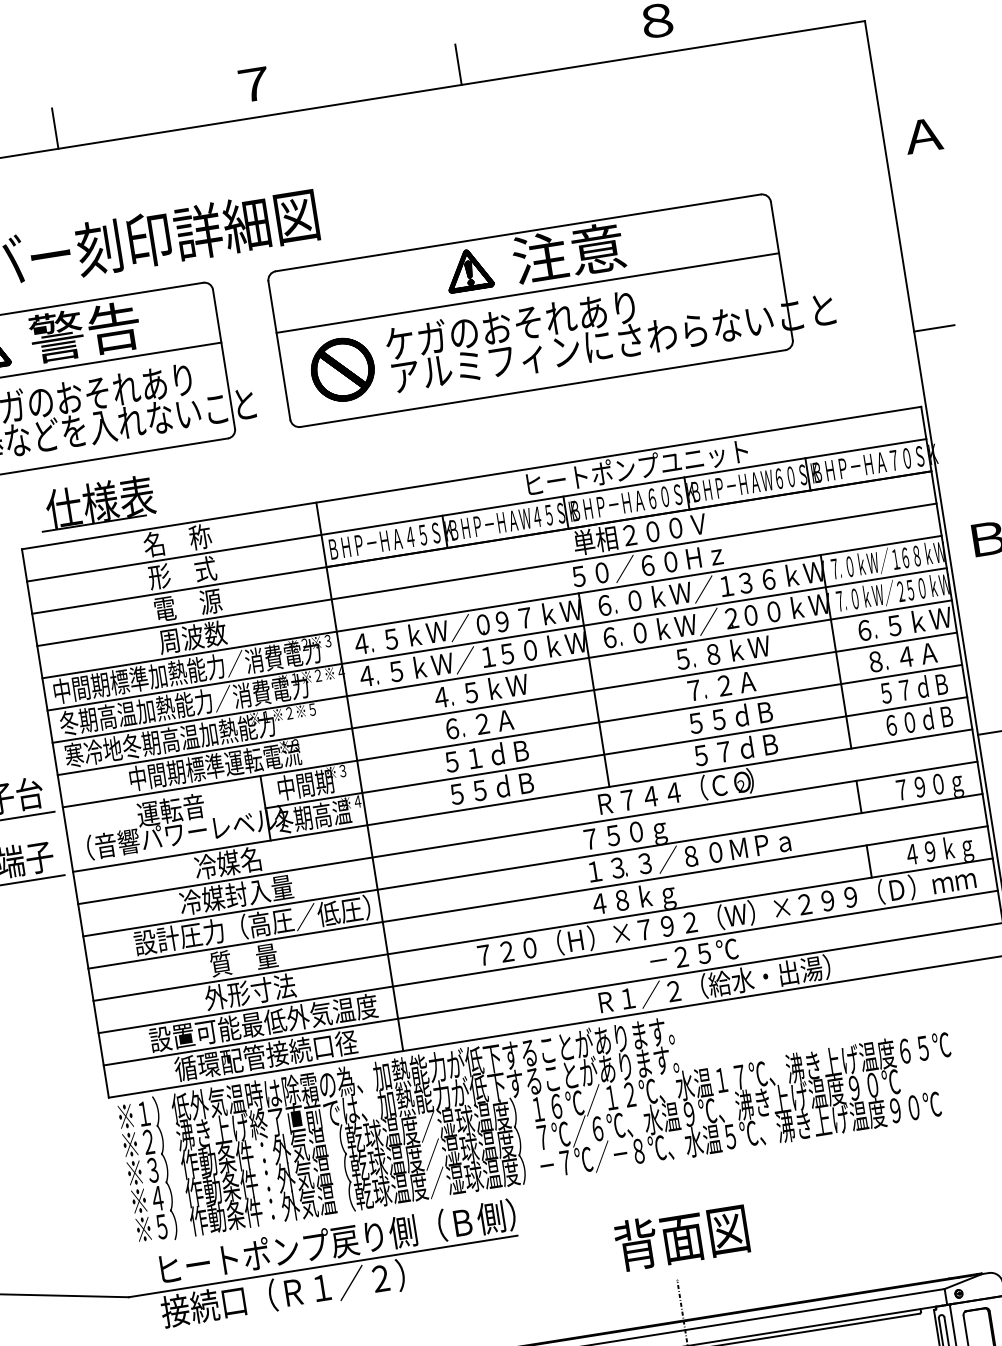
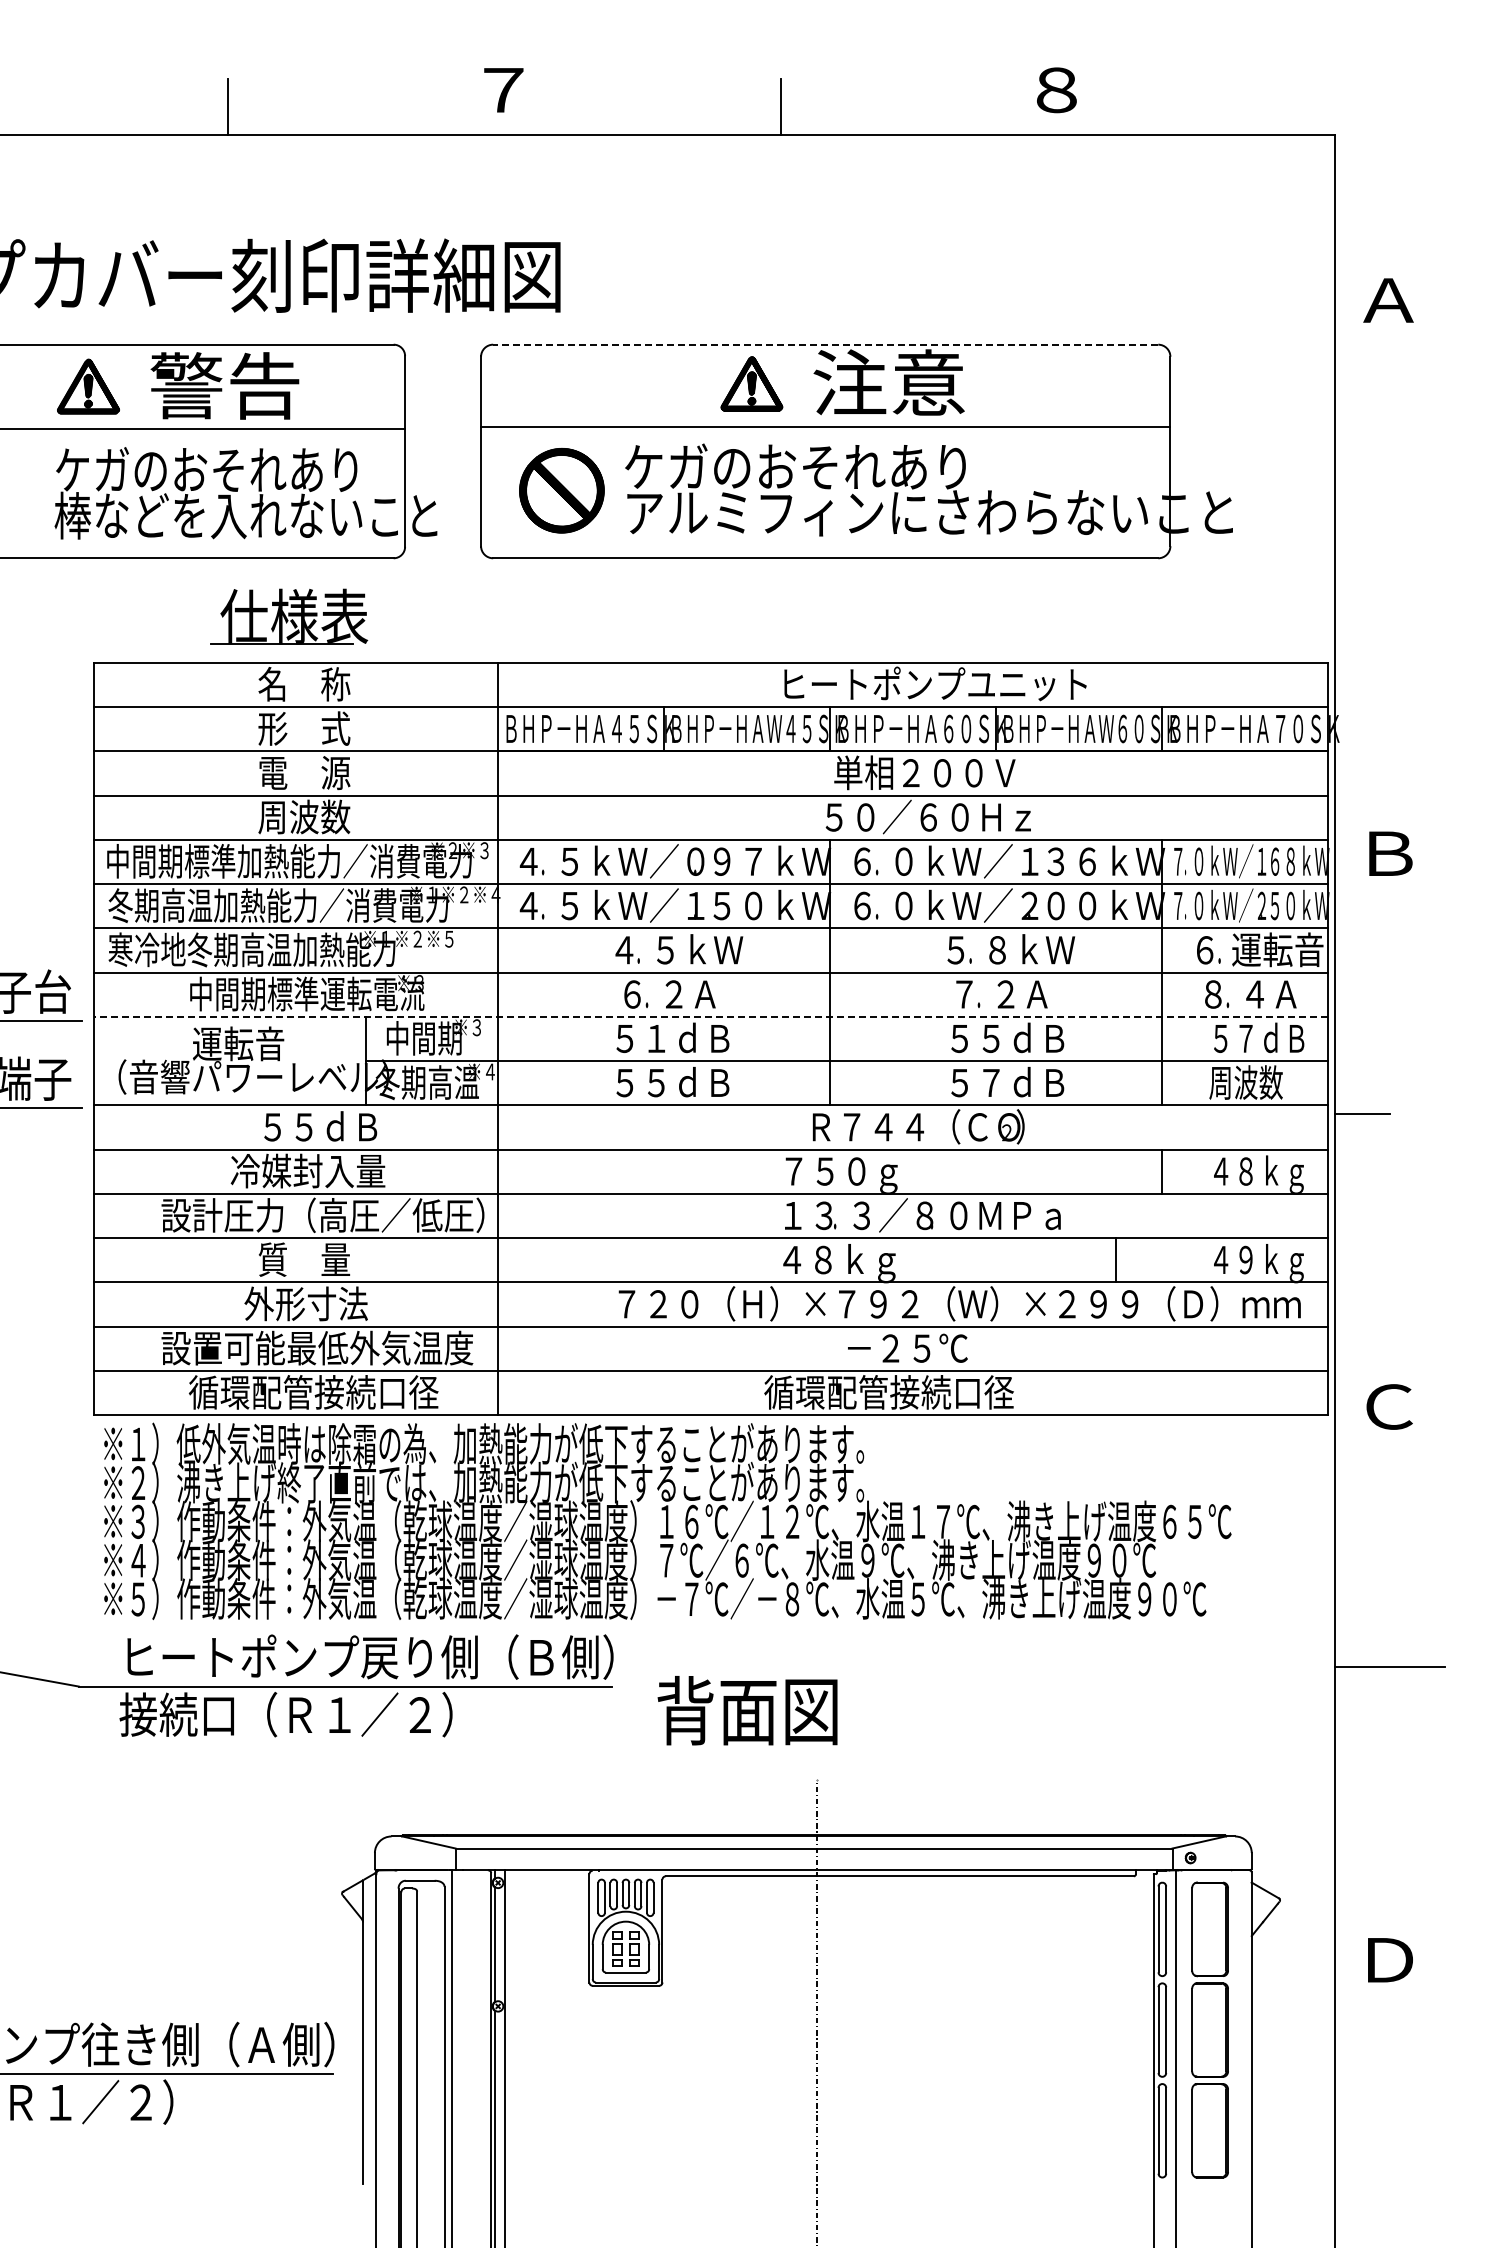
line: (518, 232) -> (825, 344), solid -> dashed
line: (933, 328) -> (1361, 560), removed
part: (96, 502) -> (289, 616), moved
text: (918, 621) -> (1278, 949), ５ｋＷ -> 運転音
text: (917, 720) -> (1256, 1082), ６０ｄＢ -> 周波数
line: (512, 735) -> (711, 1016), solid -> dashed
text: (920, 786) -> (1246, 1170), ７９０ｇ -> ４８ｋｇ
text: (238, 861) -> (317, 1126), 冷媒名 -> ５５ｄＢ
line: (869, 861) -> (1116, 1260), moved
text: (711, 985) -> (925, 1392), Ｒ１／２（給水・出湯） -> 循環配管接続口径
text: (681, 1237) -> (747, 1710), moved

